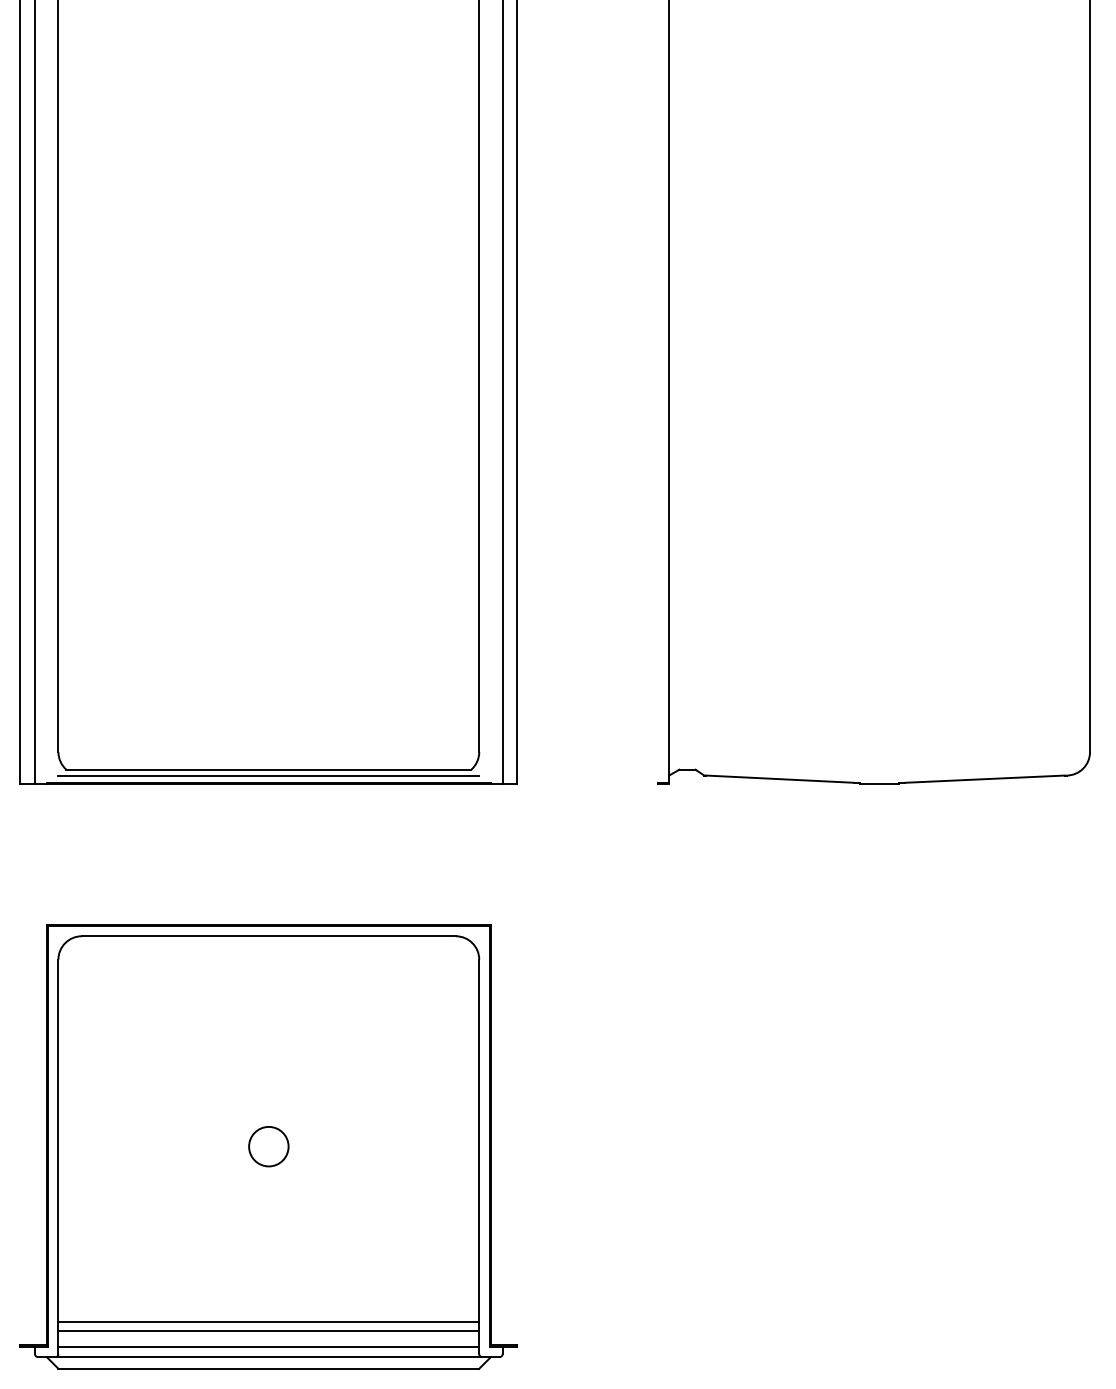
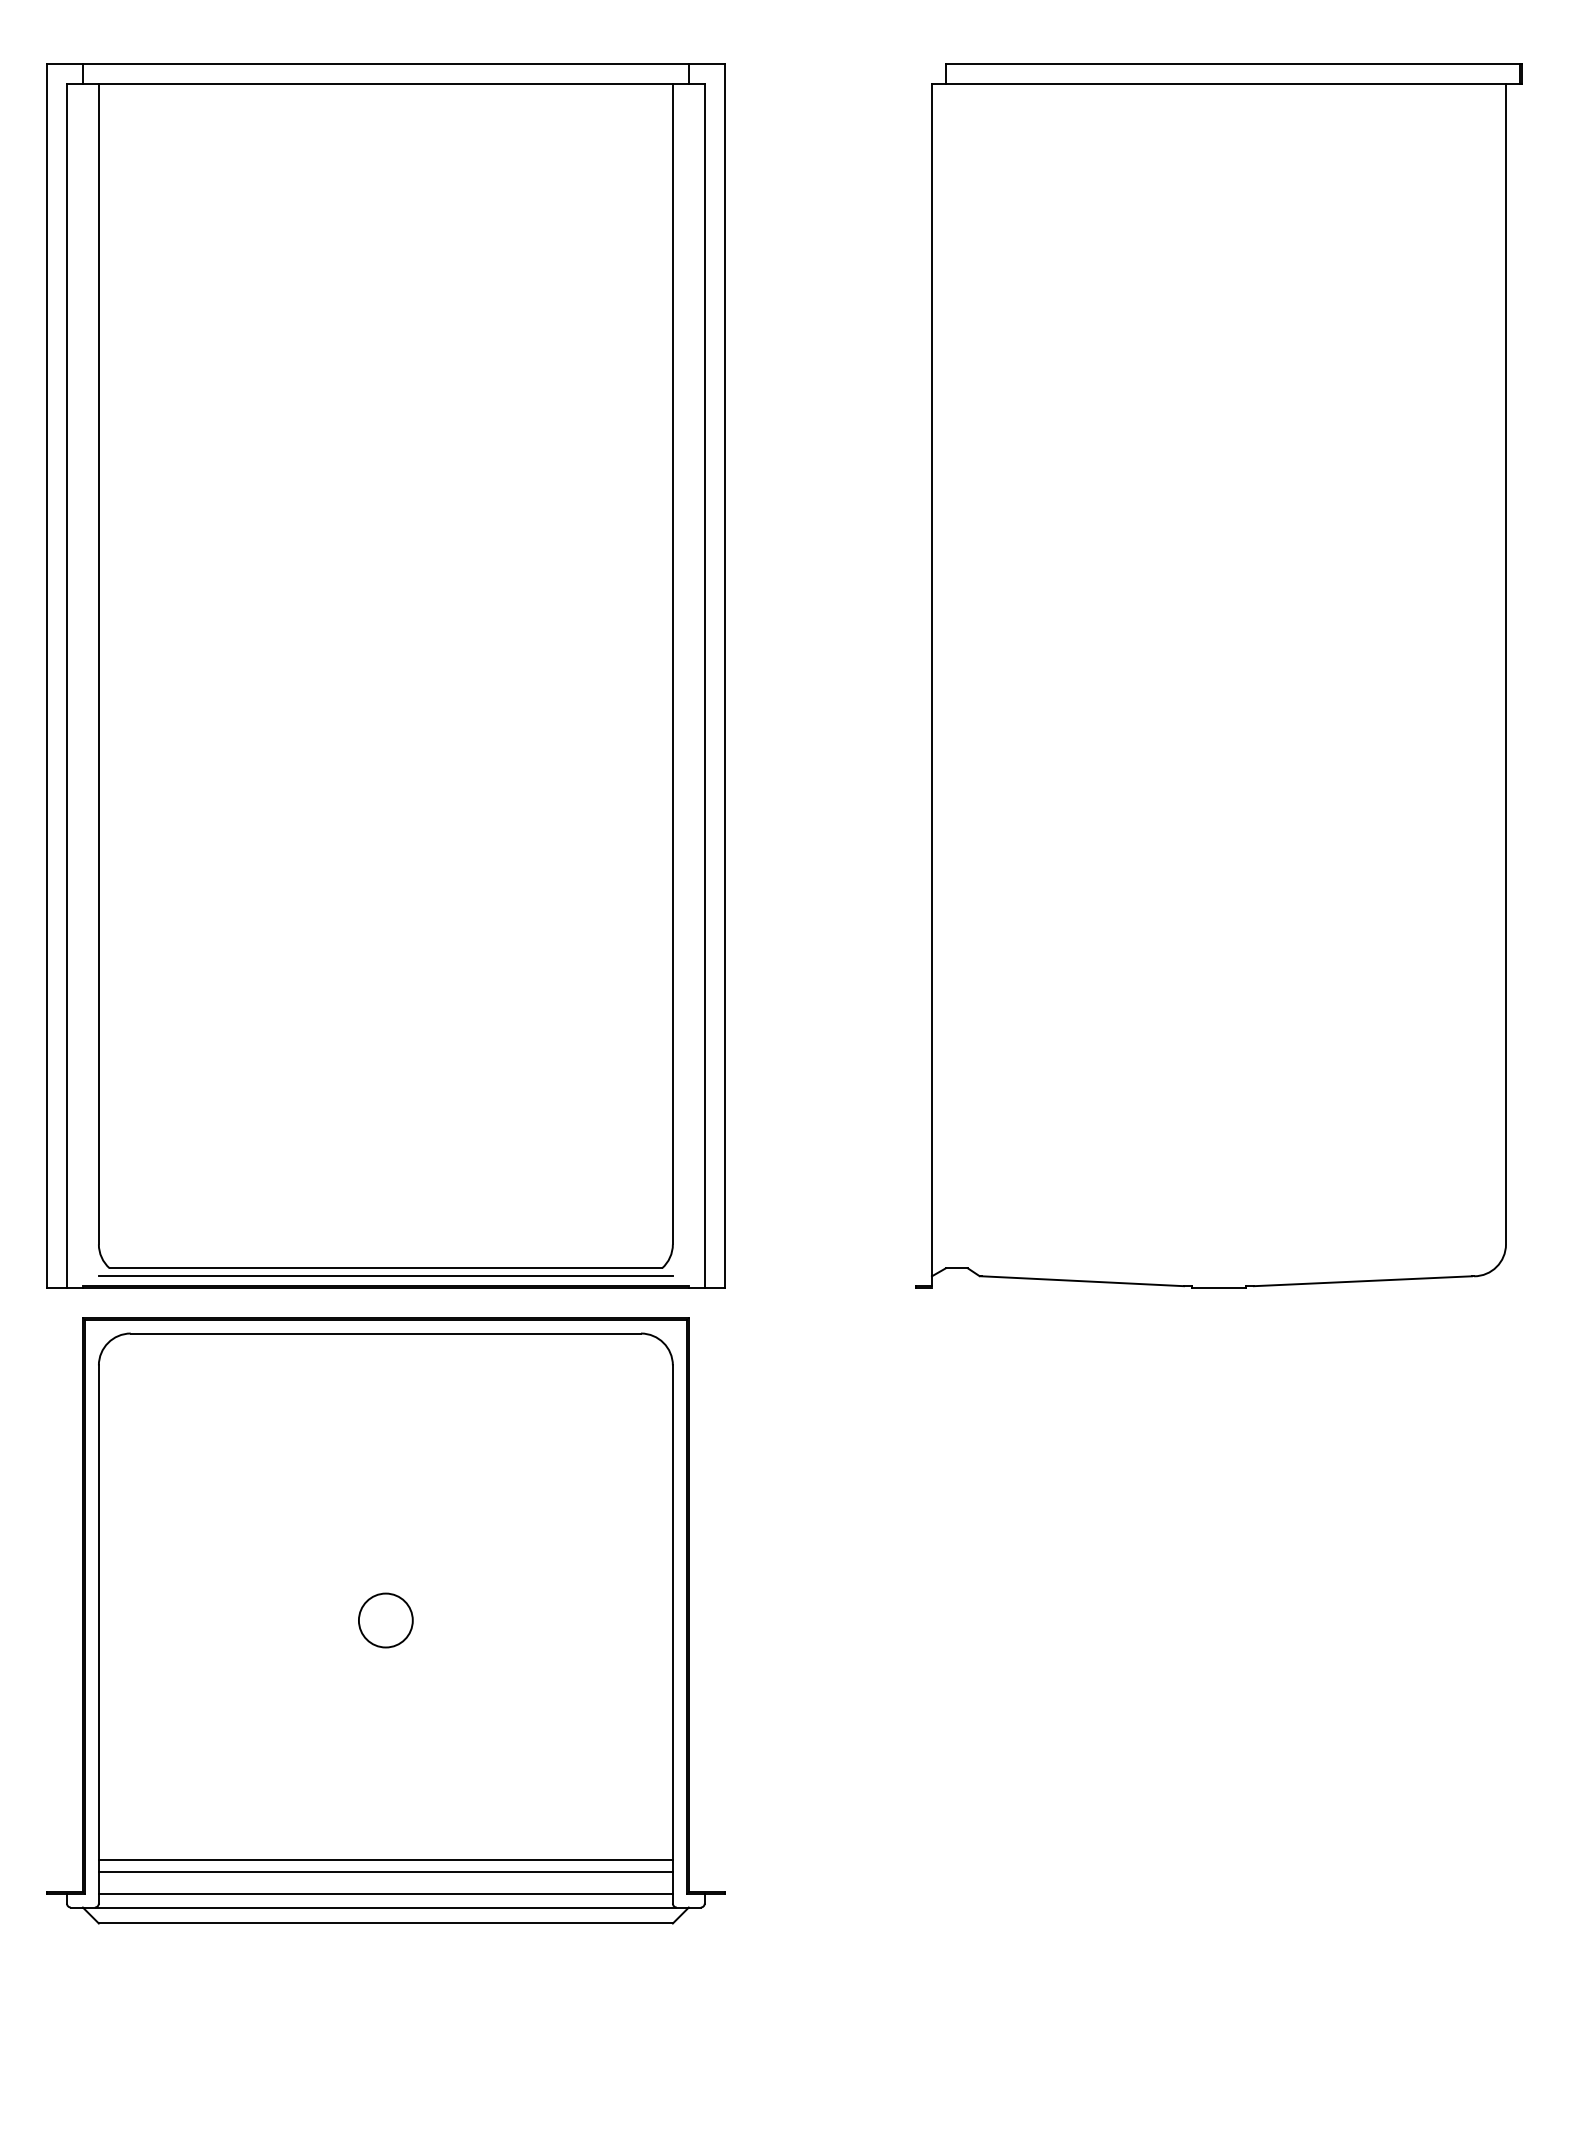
part: (268, 1146) -> (385, 1620), moved

